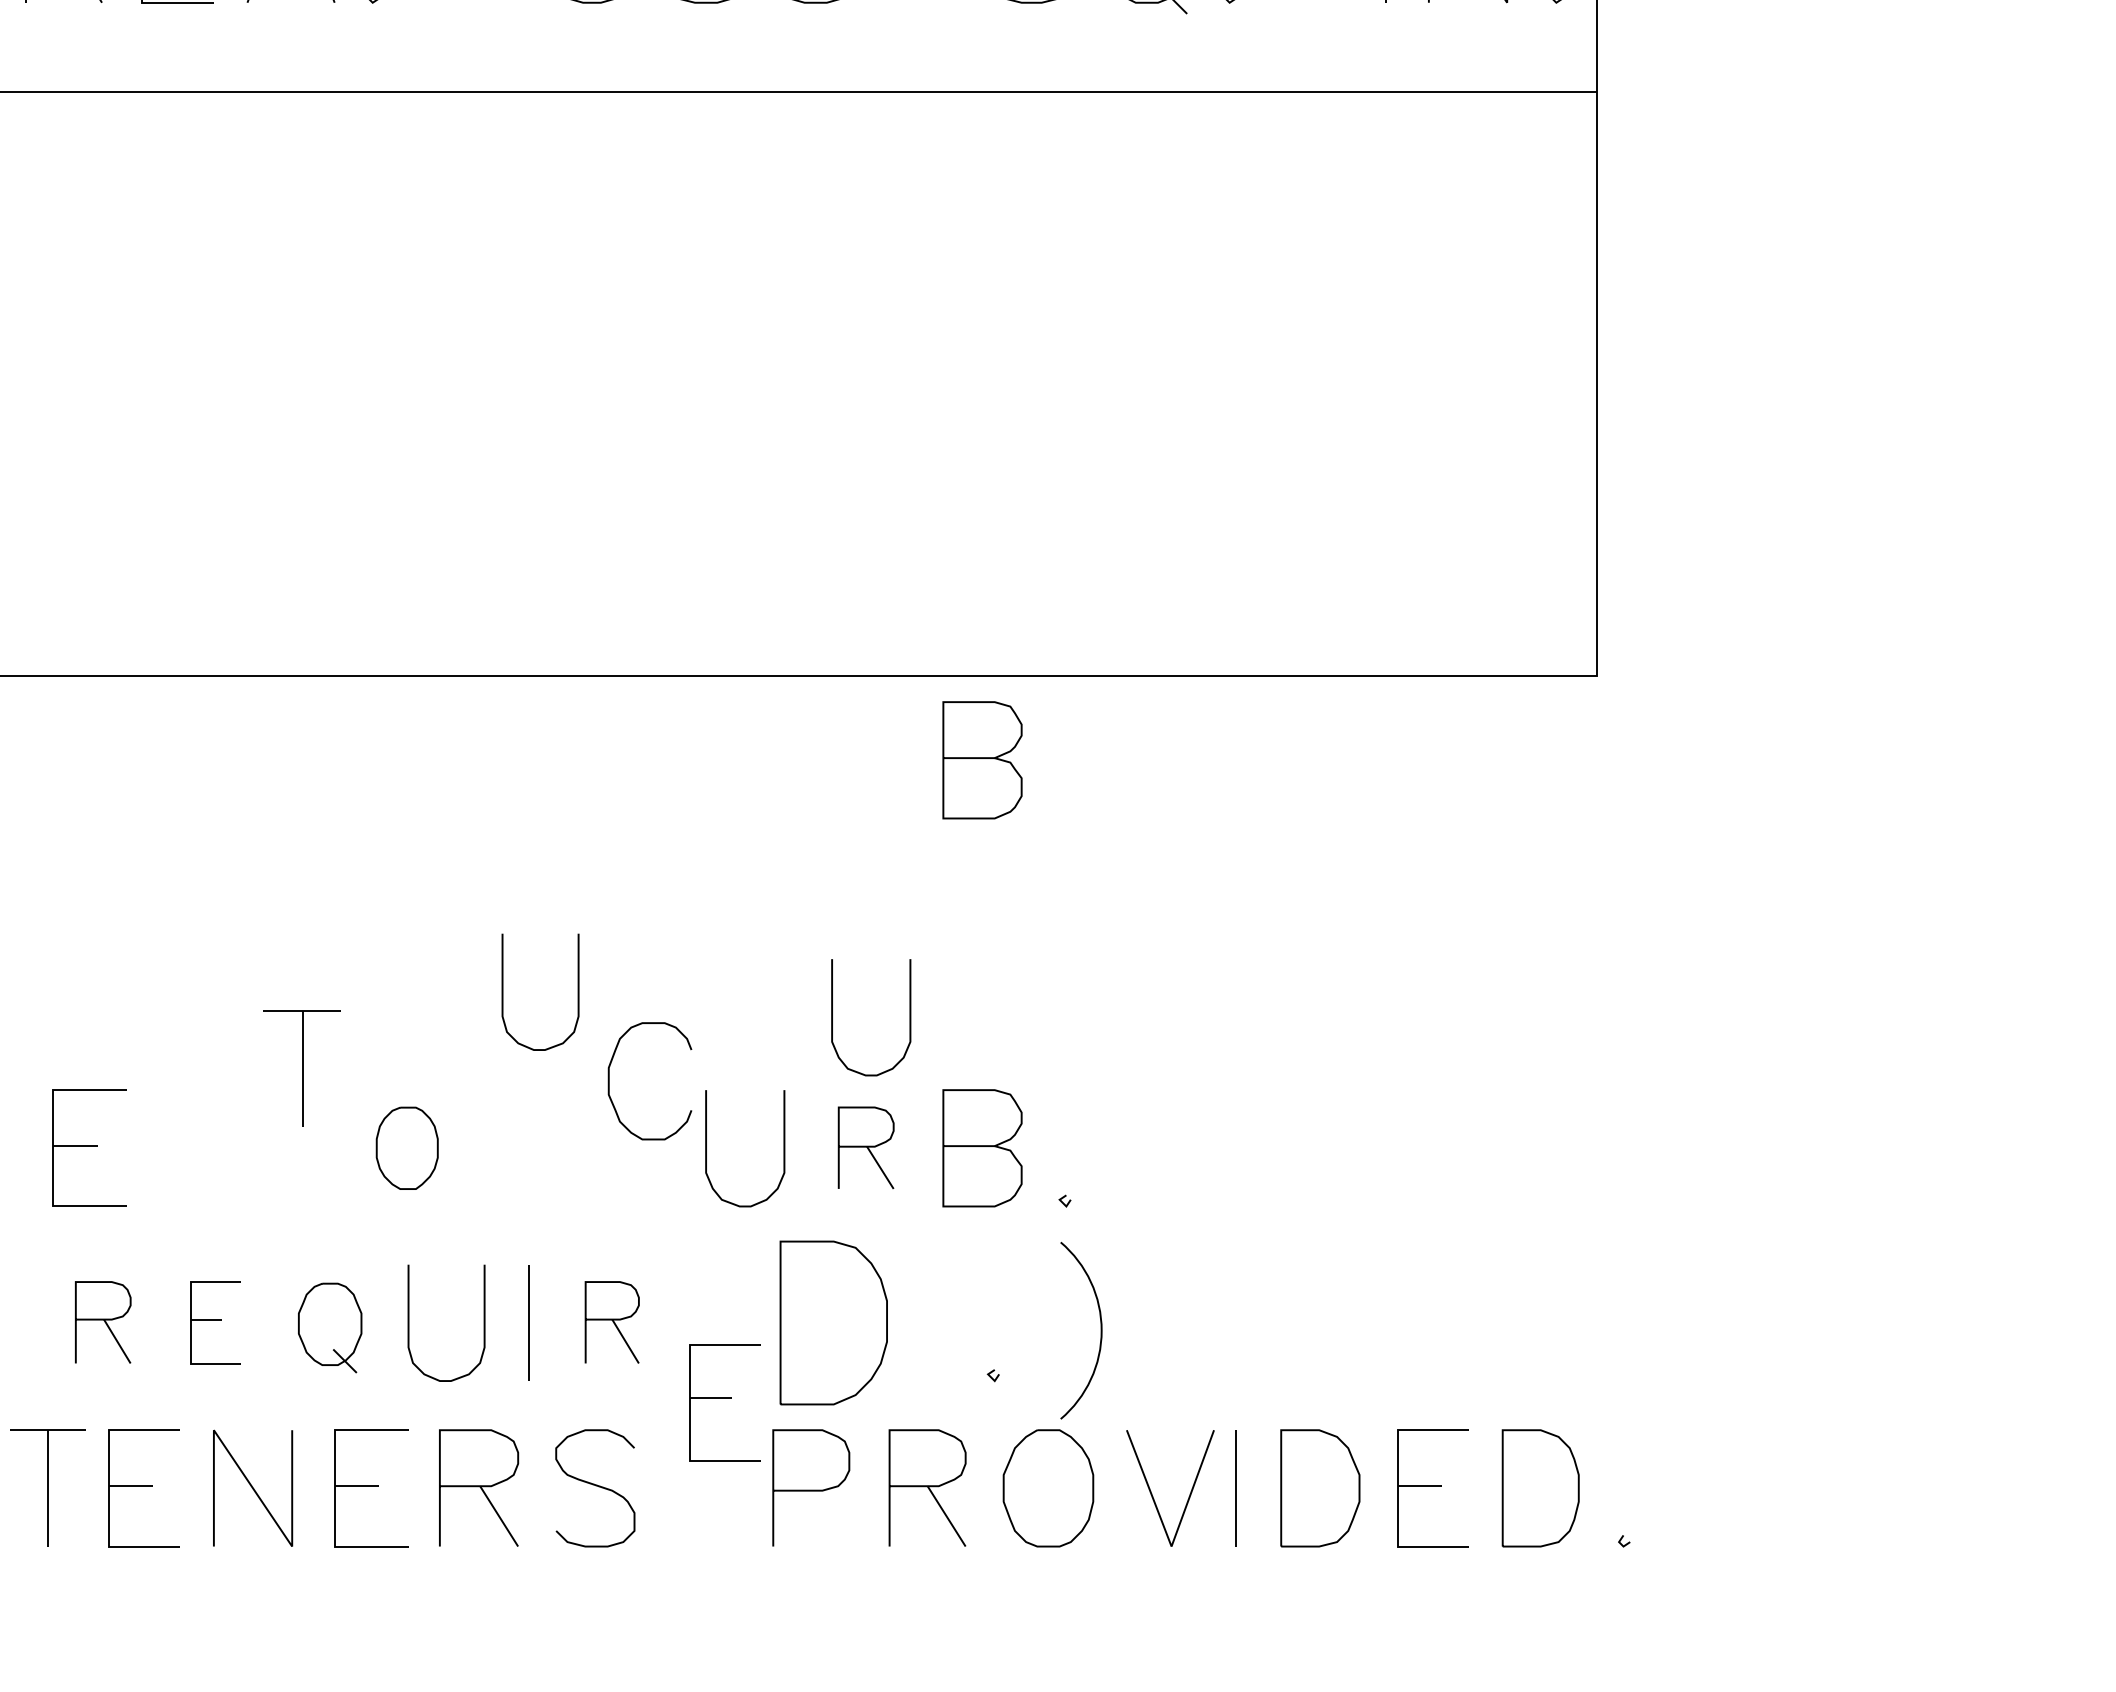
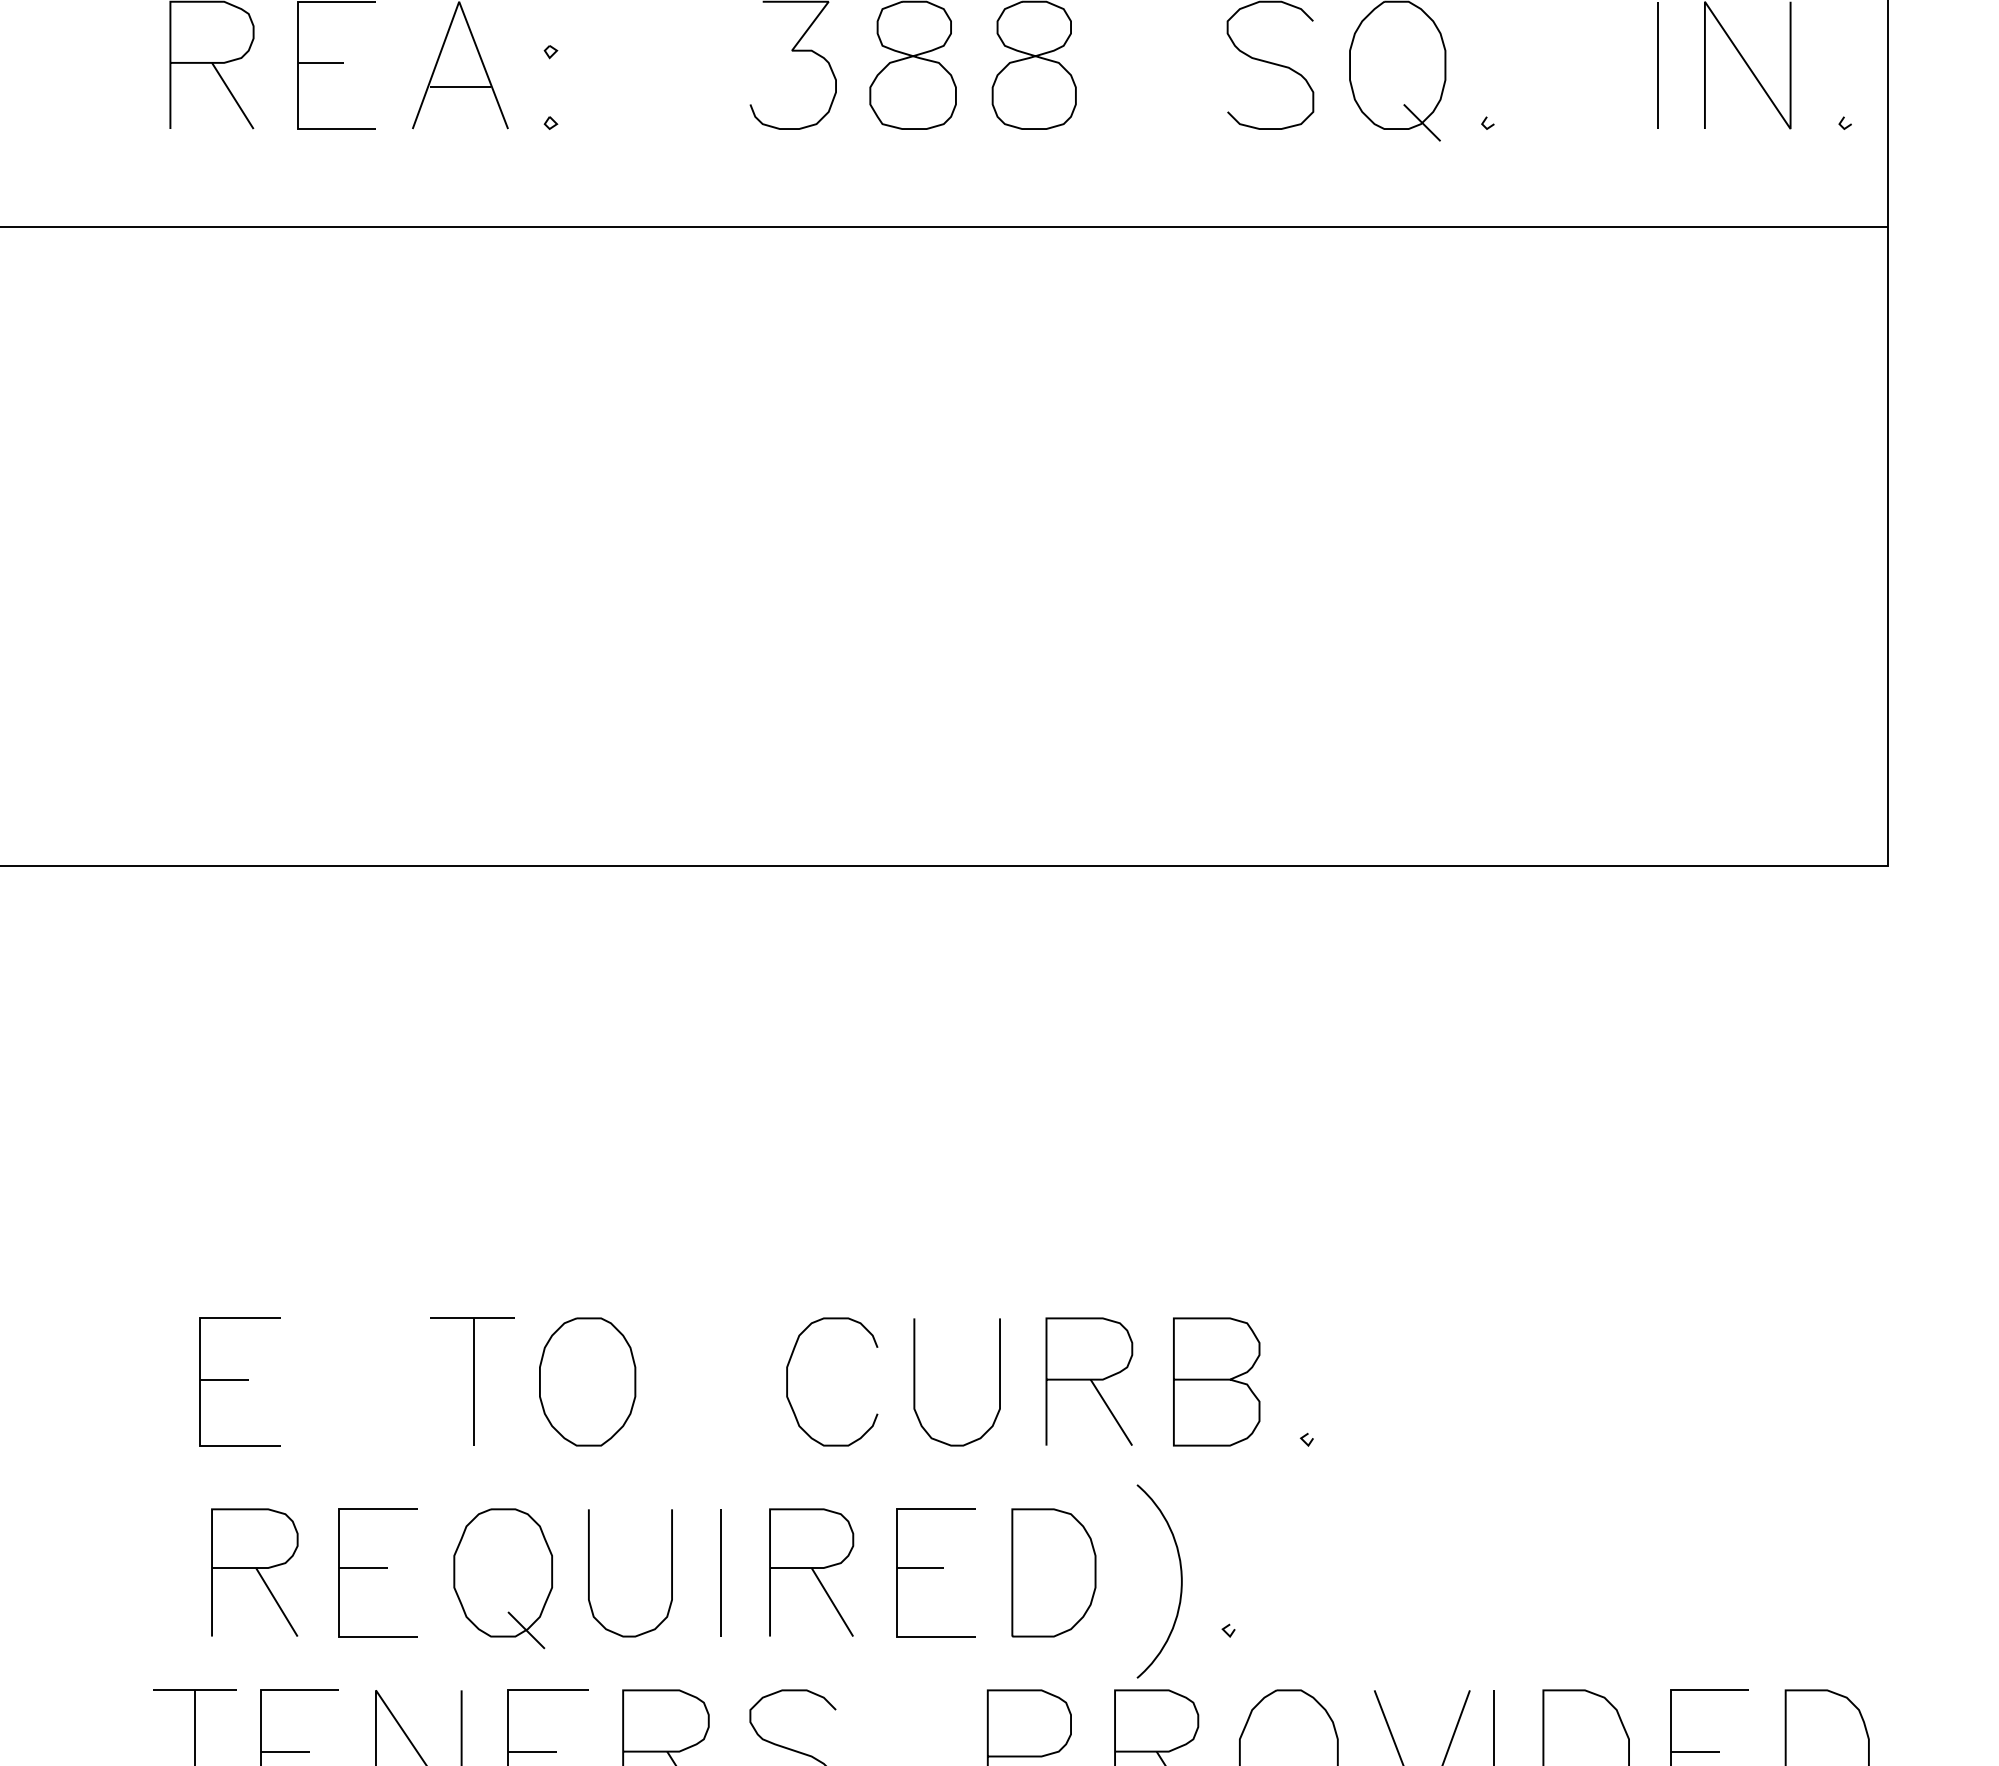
curve: (982, 758) -> (1216, 955), removed
curve: (503, 991) -> (692, 1210), removed
curve: (909, 1017) -> (1136, 1238), removed
part: (301, 1068) -> (471, 1381), moved
curve: (609, 1081) -> (787, 1382), moved
part: (866, 1147) -> (1089, 1381), size x1.43
part: (406, 1148) -> (586, 1382), size x1.43
part: (103, 1322) -> (255, 1572), size x1.43
part: (215, 1322) -> (377, 1572), size x1.43
part: (612, 1322) -> (811, 1572), size x1.43
part: (833, 1322) -> (1053, 1572), size x0.71
part: (329, 1327) -> (502, 1578), size x1.43
arc: (1100, 1330) -> (1180, 1581), moved
part: (724, 1402) -> (935, 1572), moved

